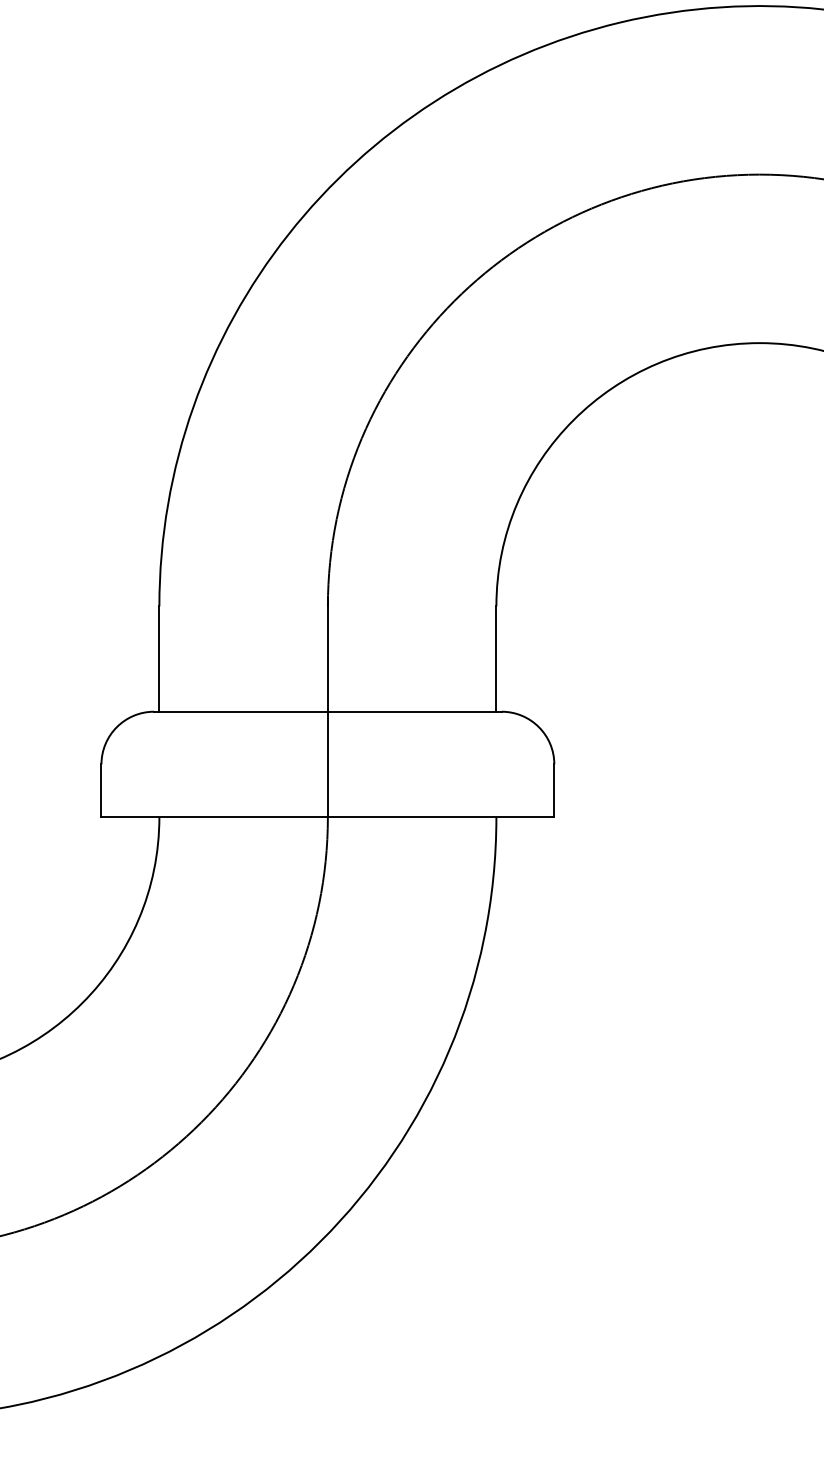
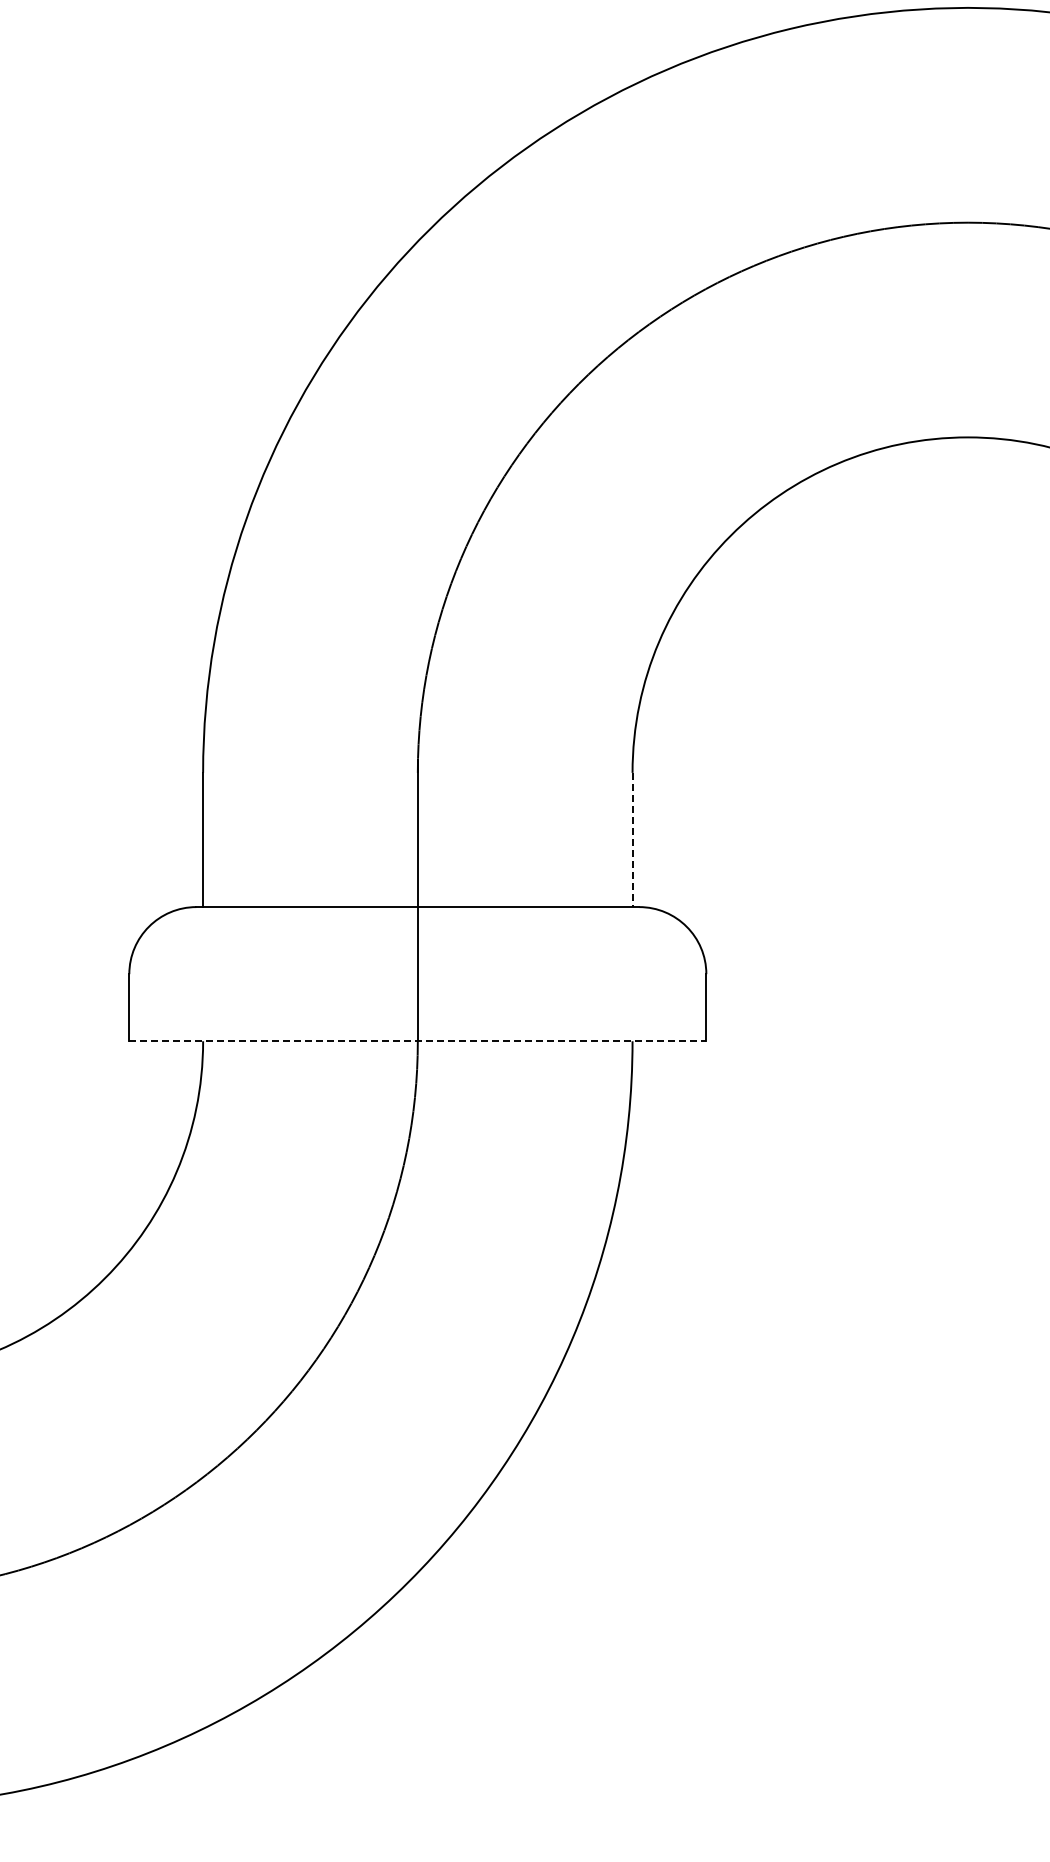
line: (496, 659) -> (632, 840), solid -> dashed
line: (327, 817) -> (417, 1041), solid -> dashed

